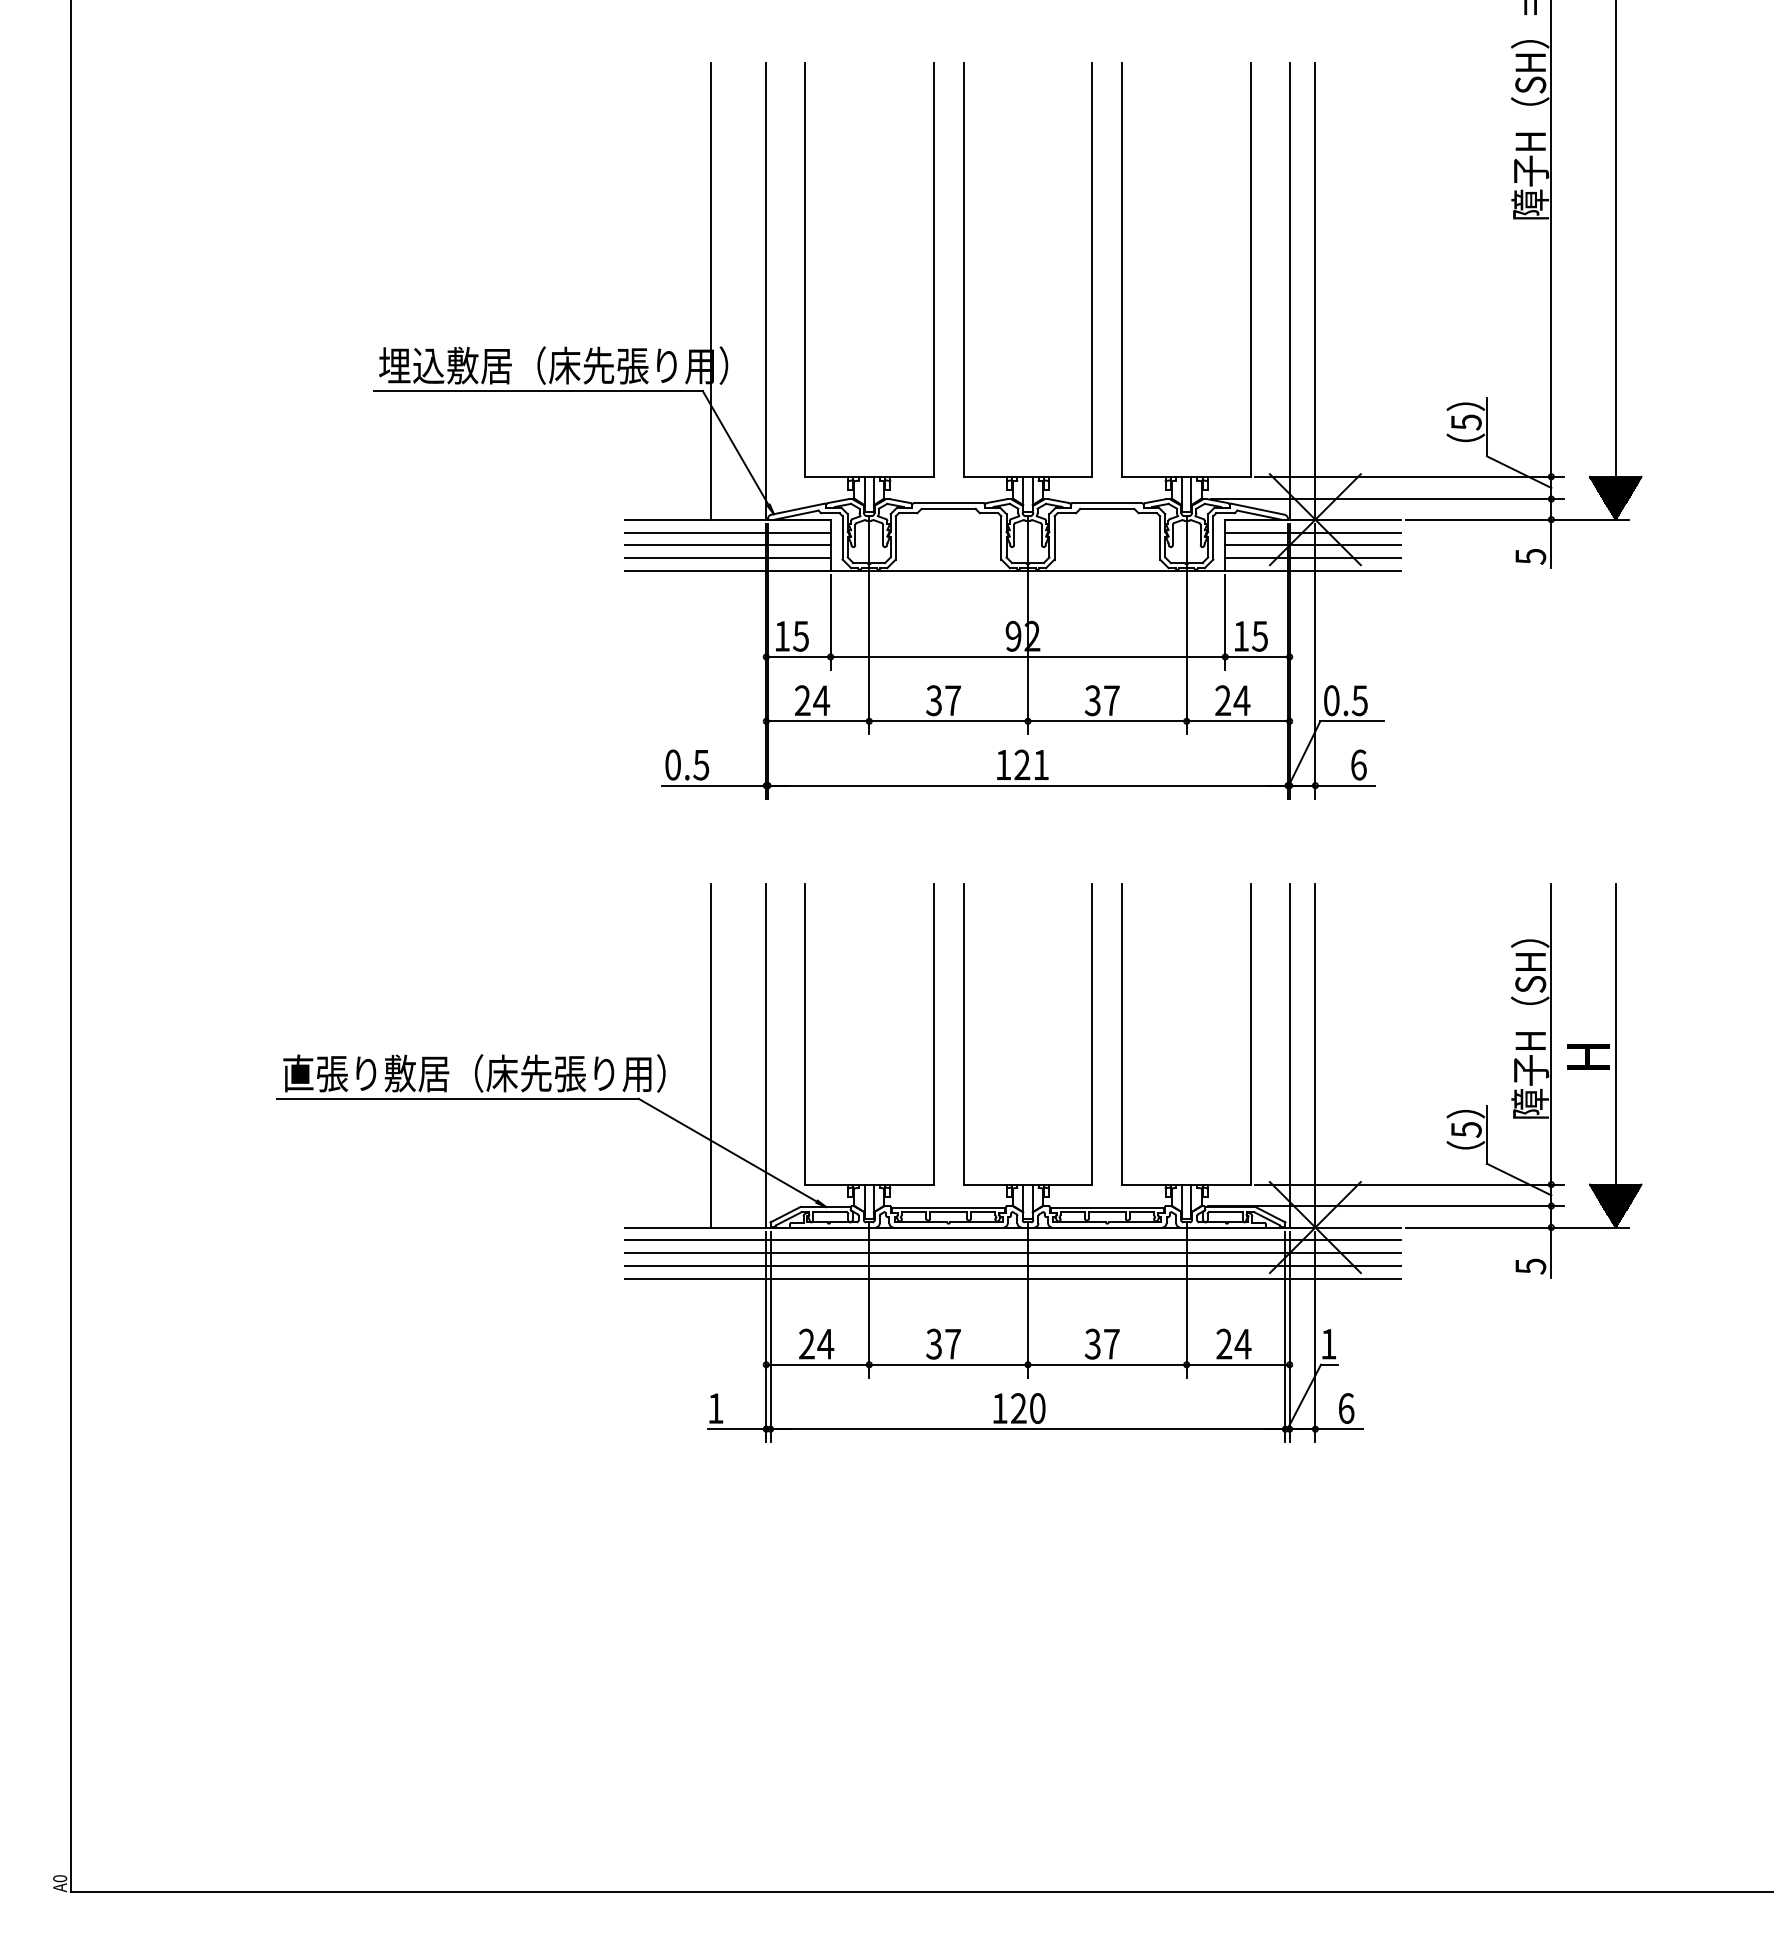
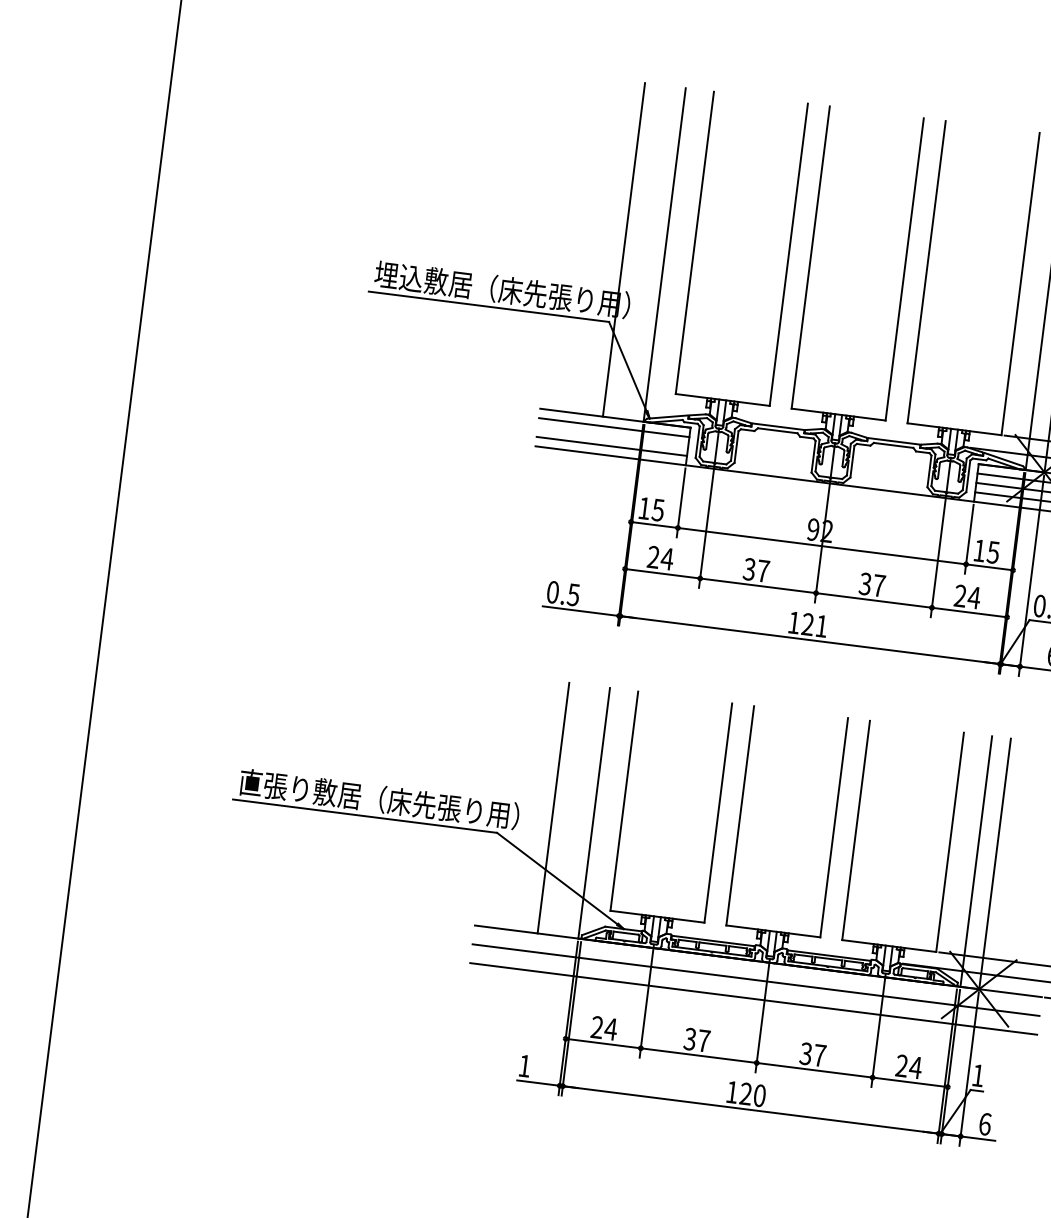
line: (727, 545) -> (612, 437), removed
line: (1012, 1240) -> (756, 970), removed
line: (1012, 1266) -> (754, 989), removed

